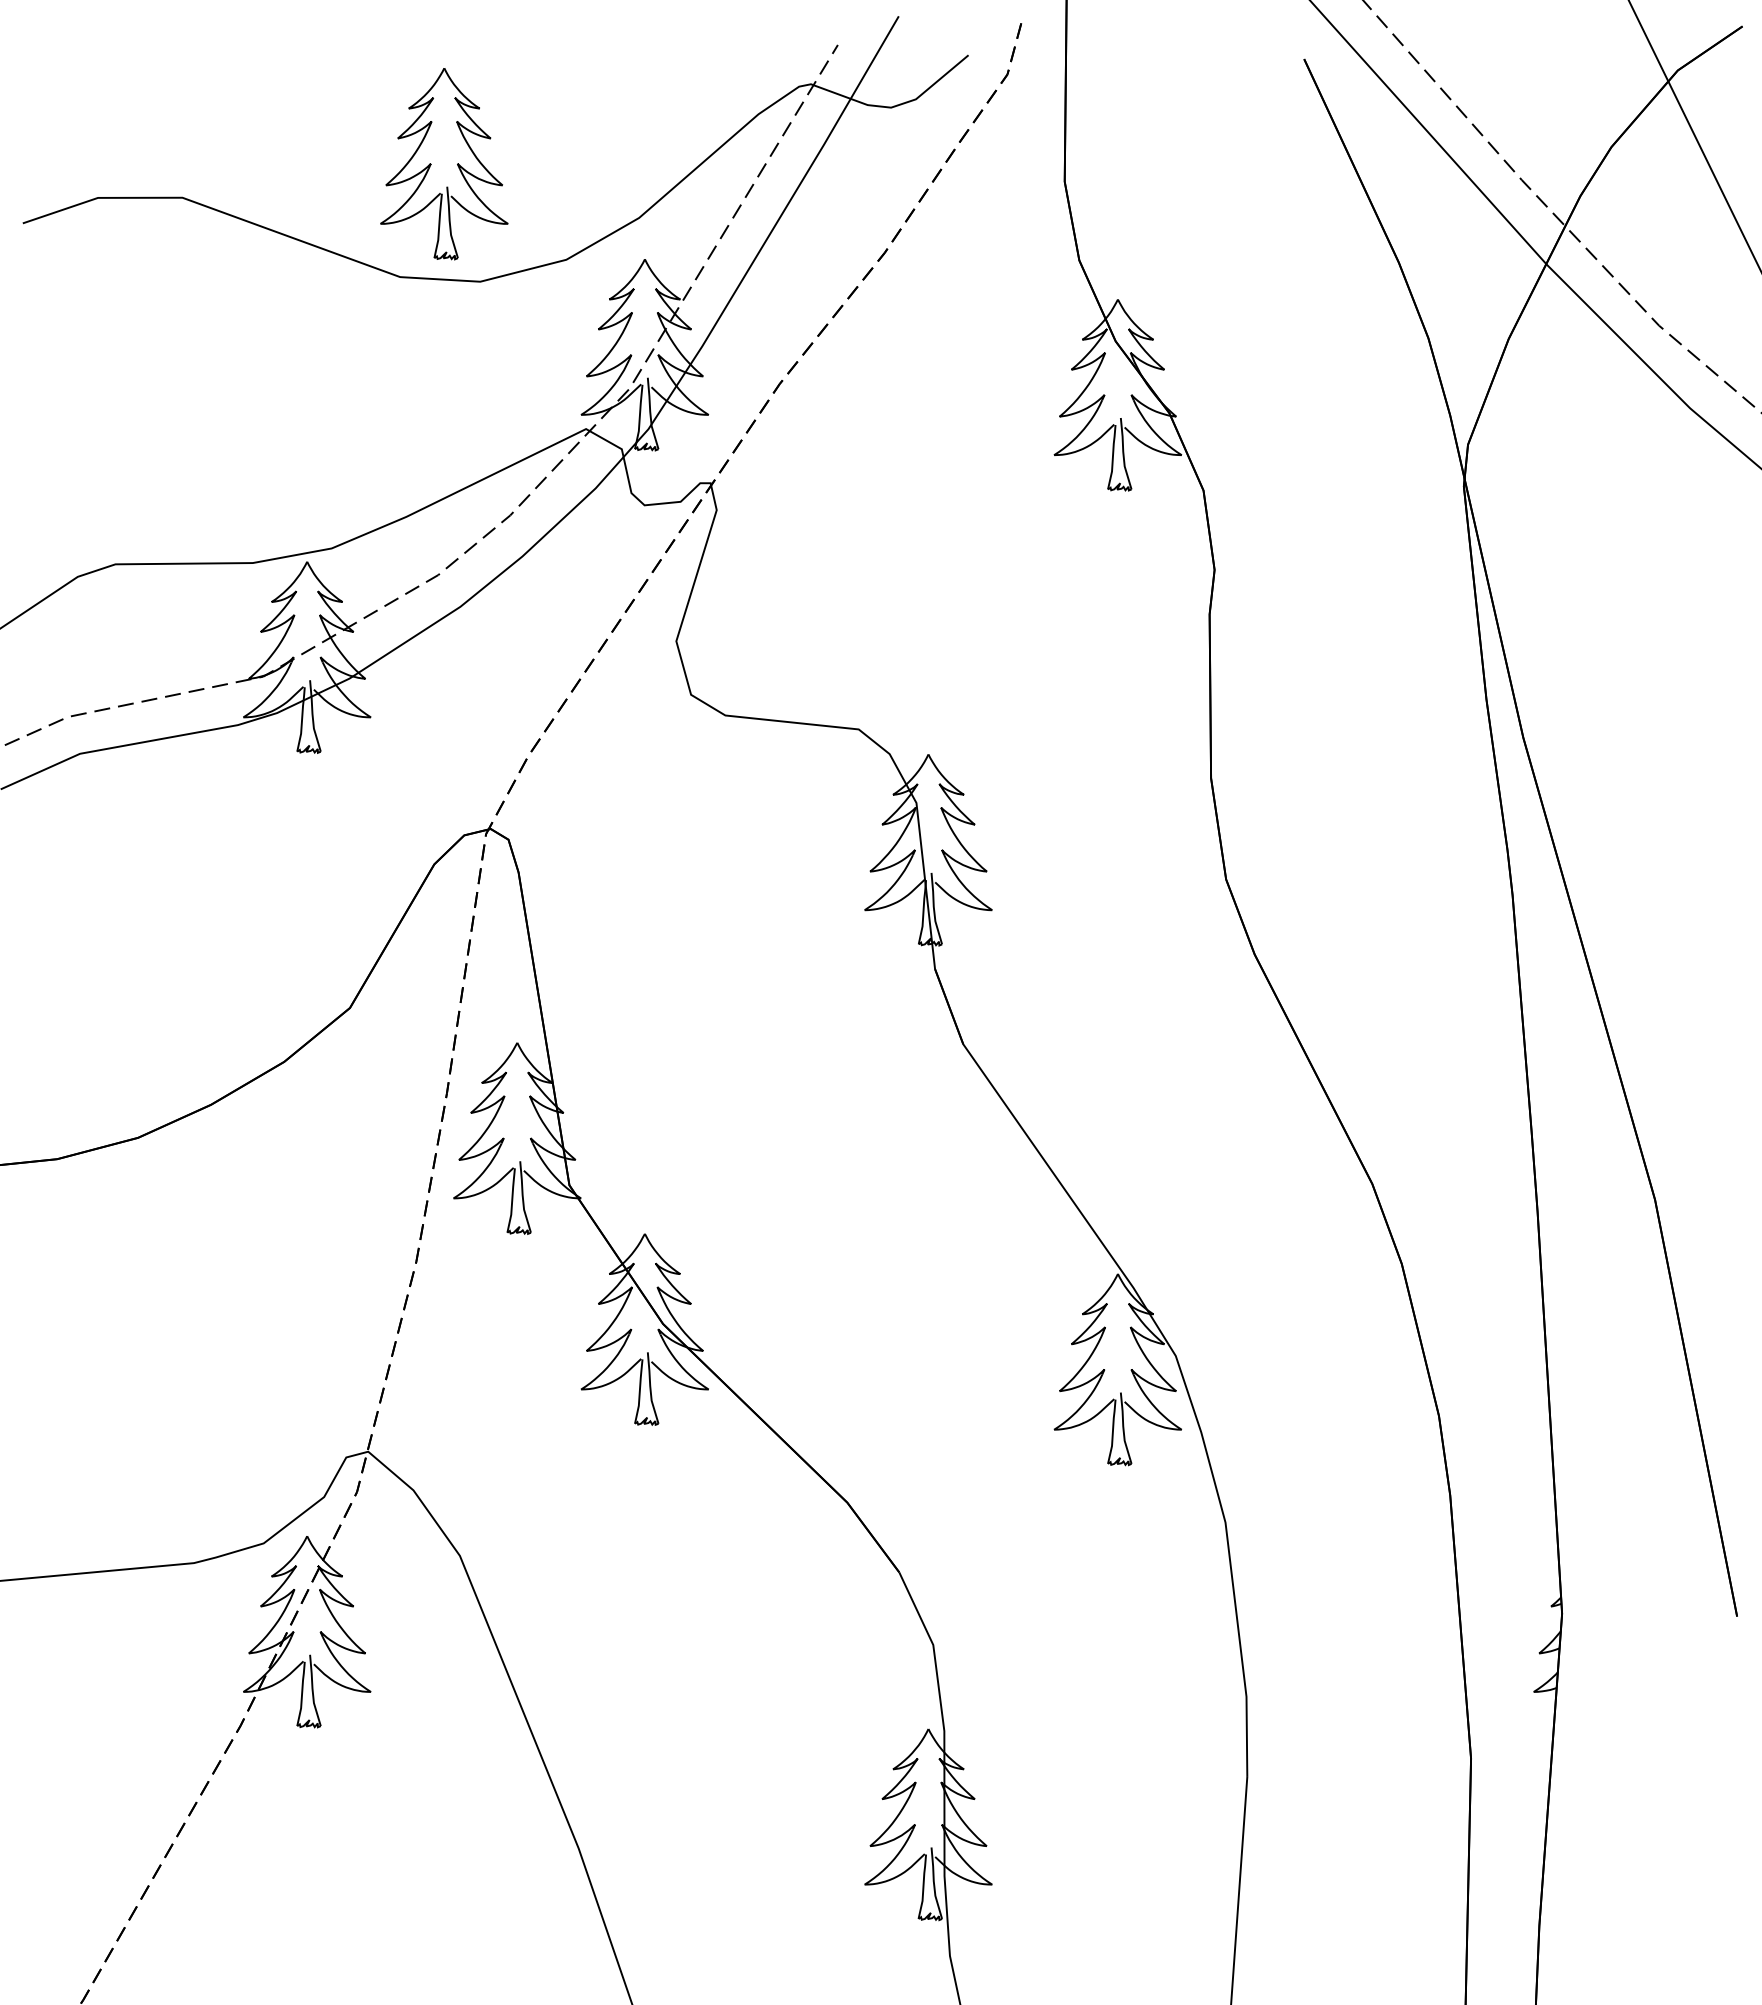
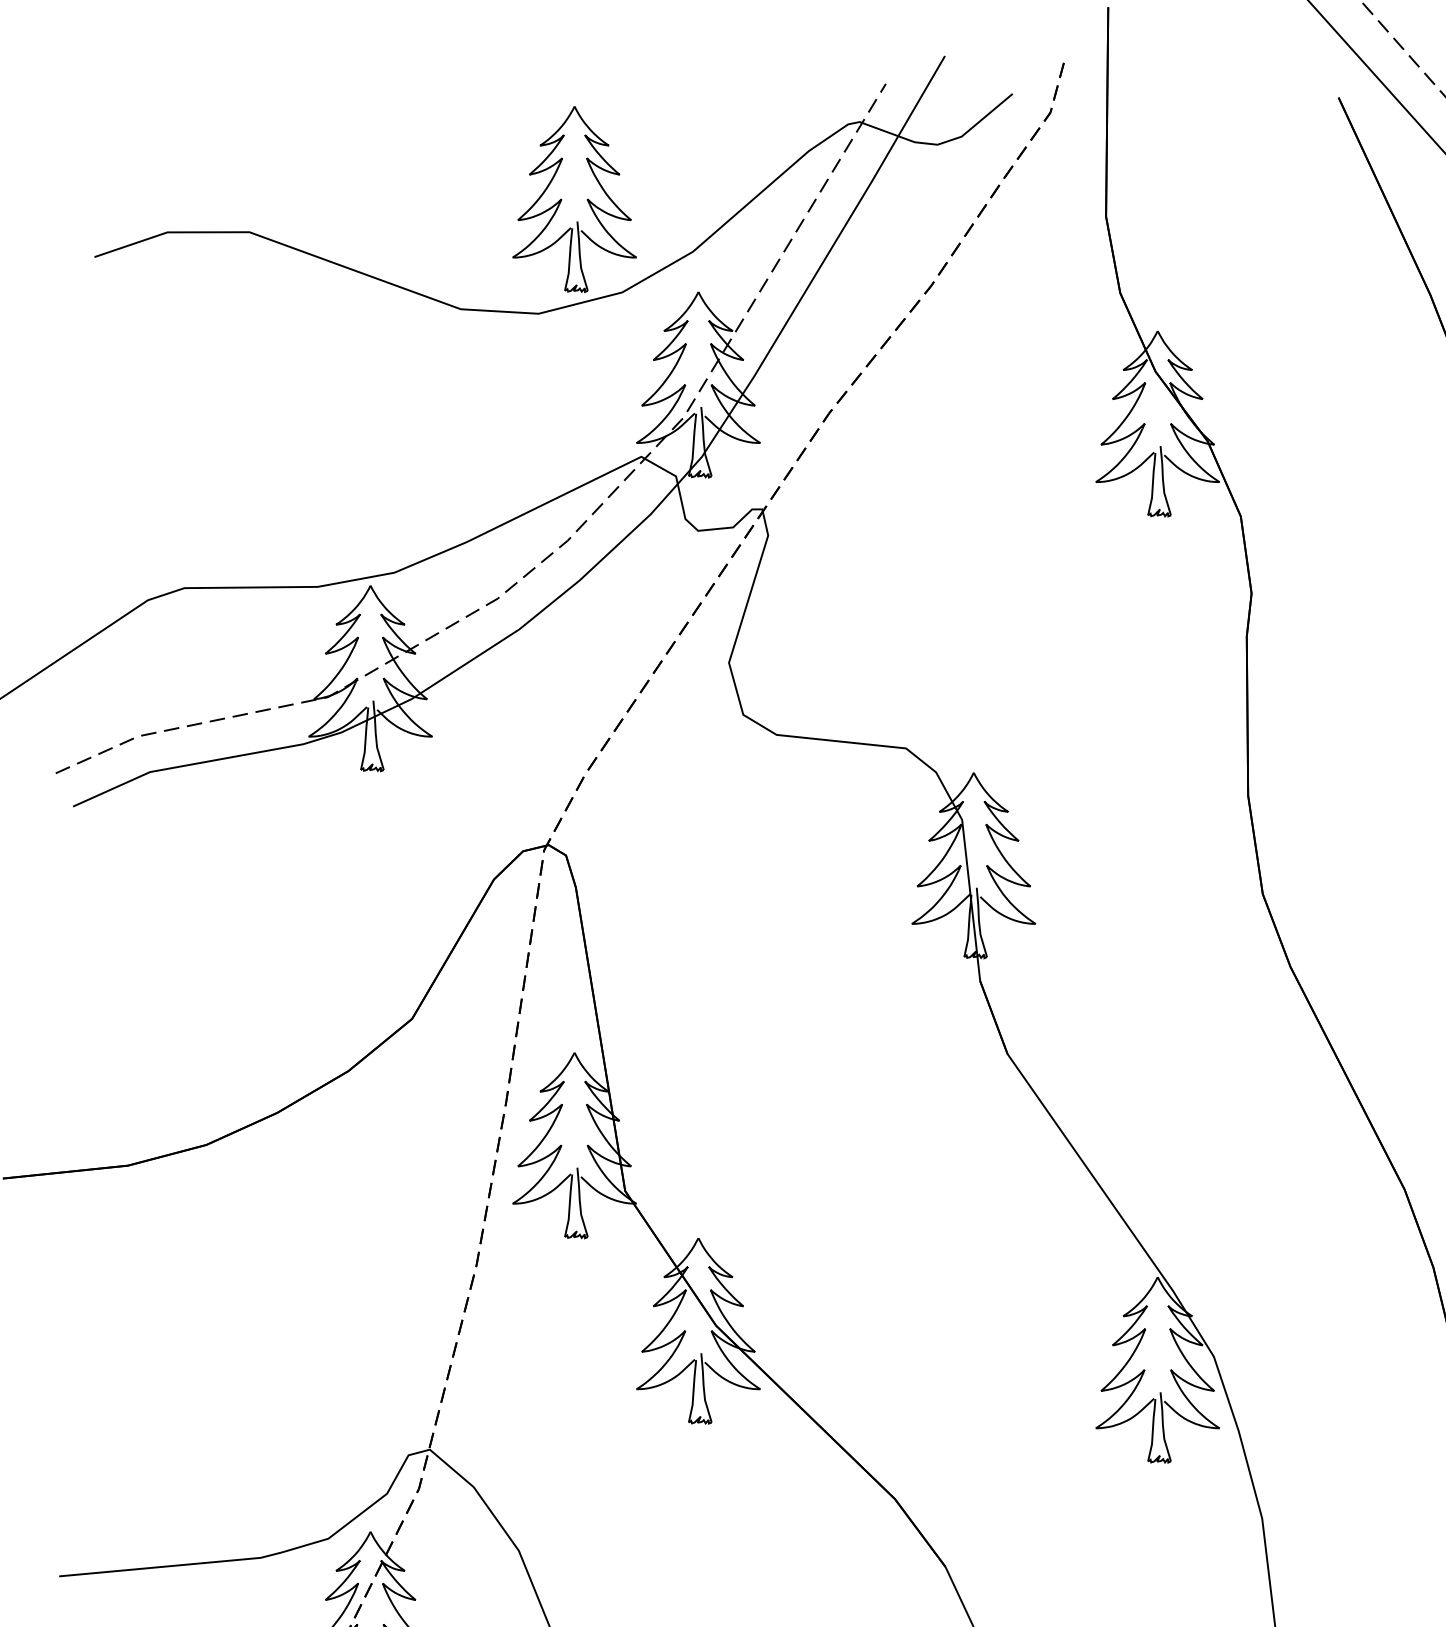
part: (431, 164) -> (562, 199), moved

